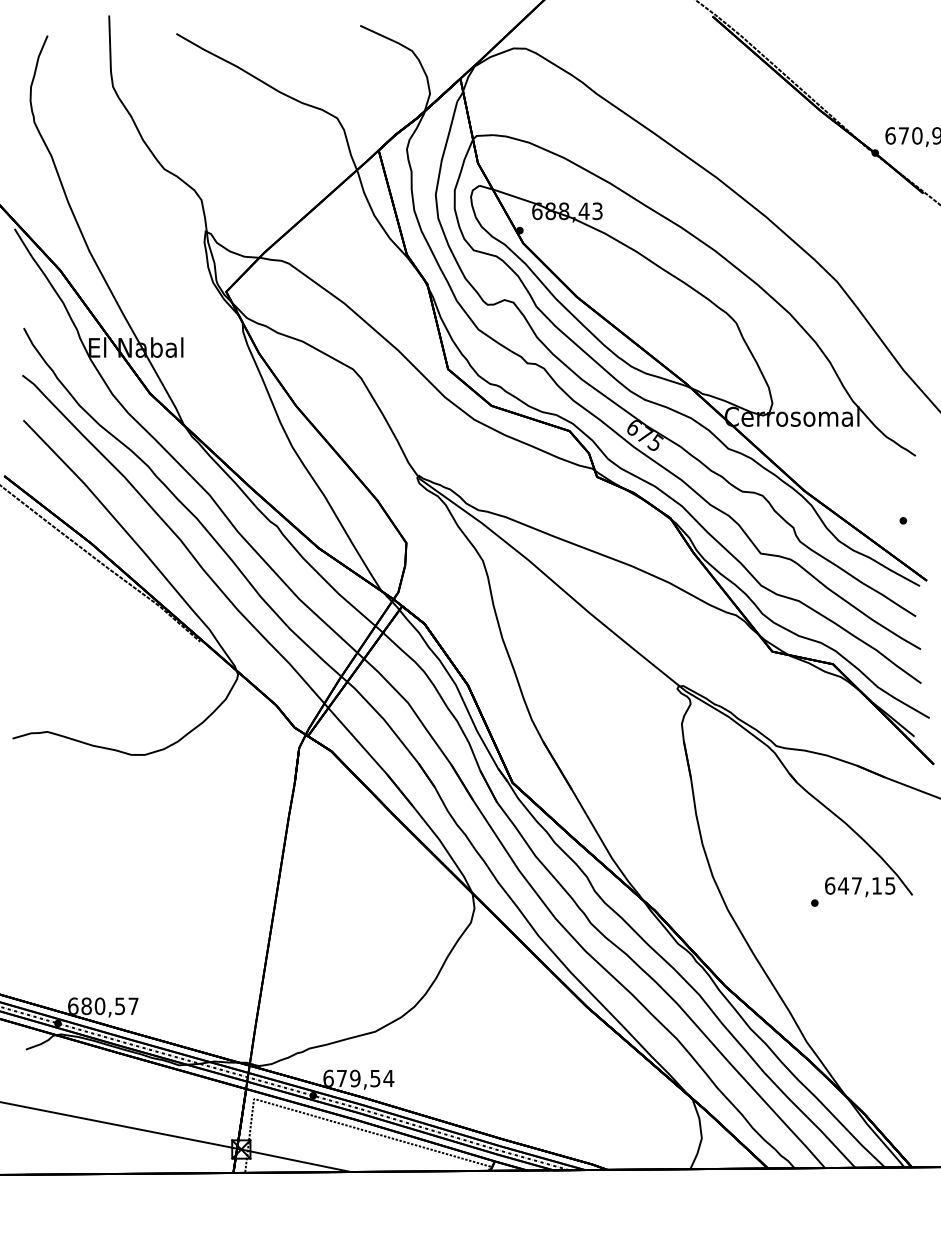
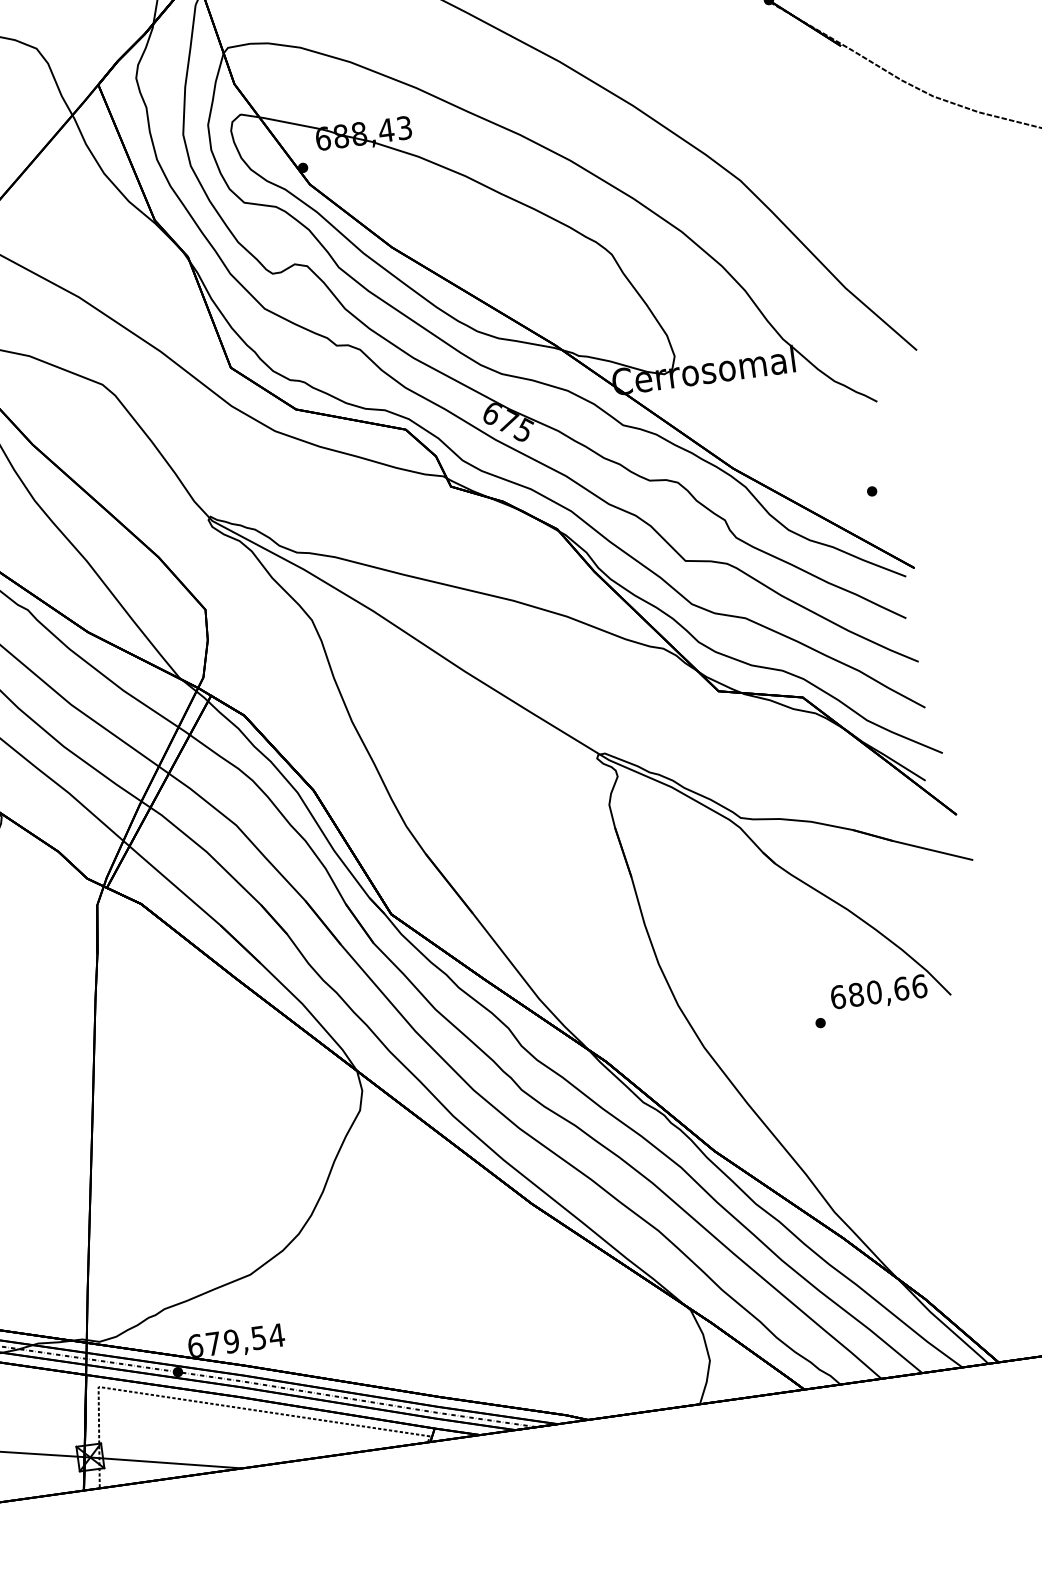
text: (866, 885) -> (887, 990), 647,15 -> 680,66

